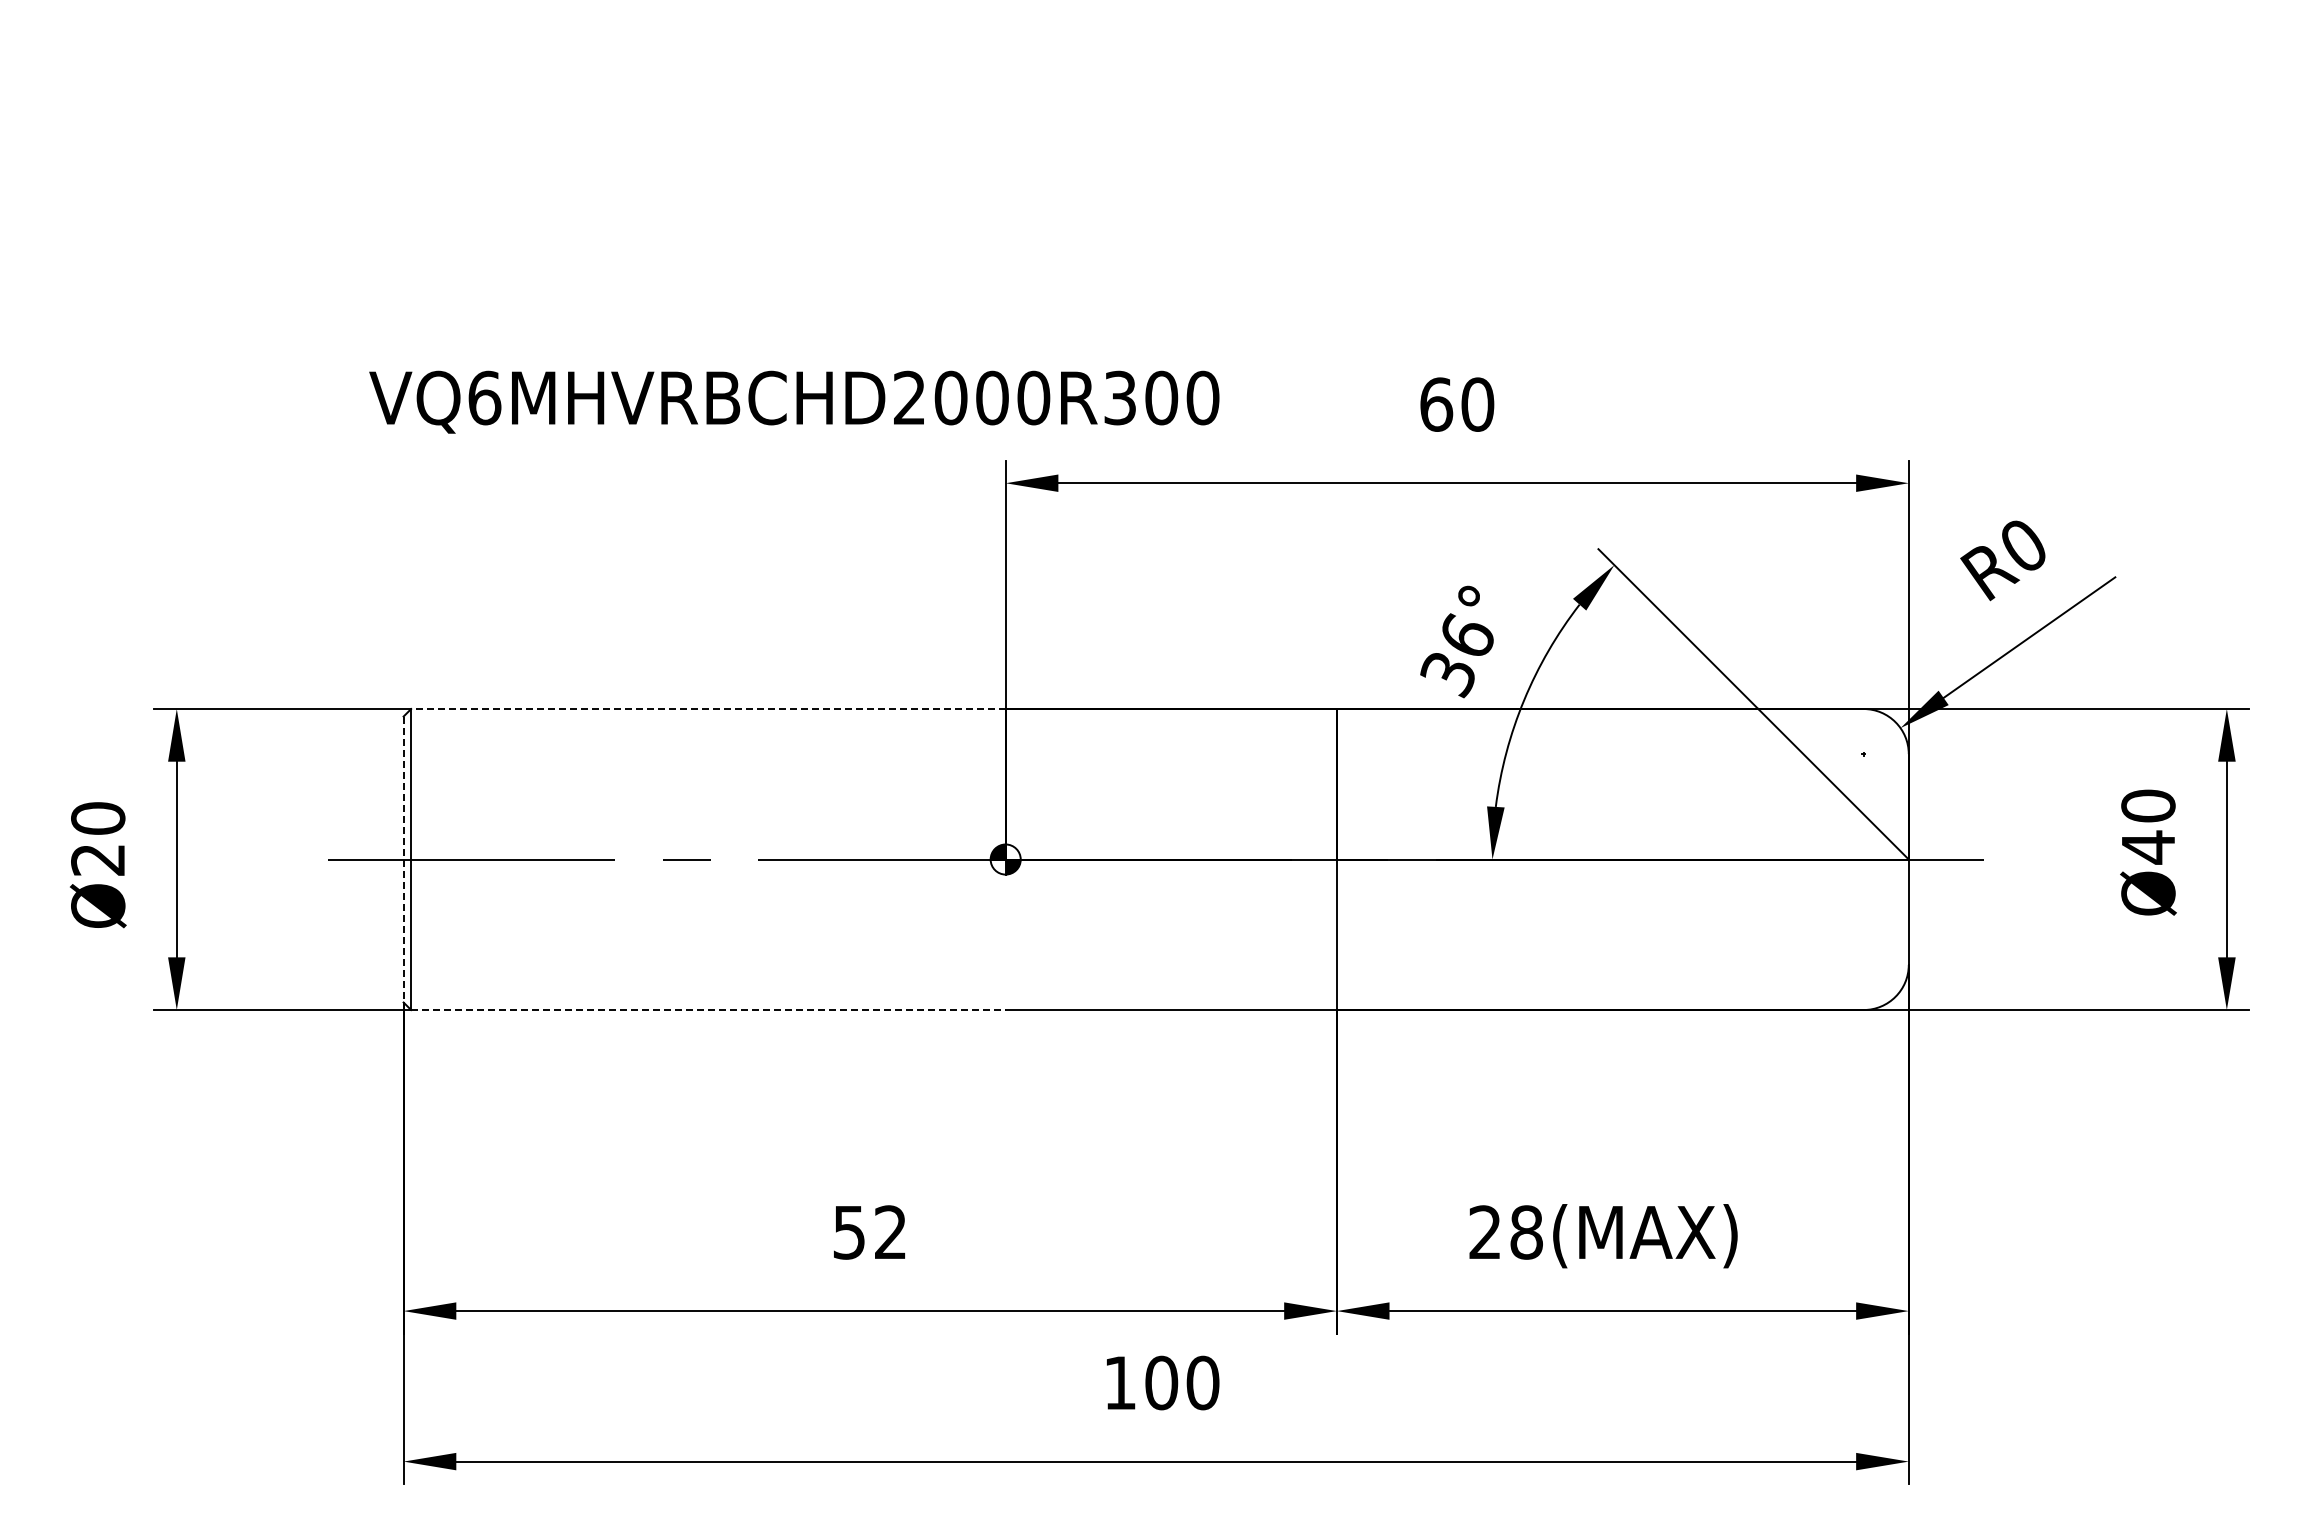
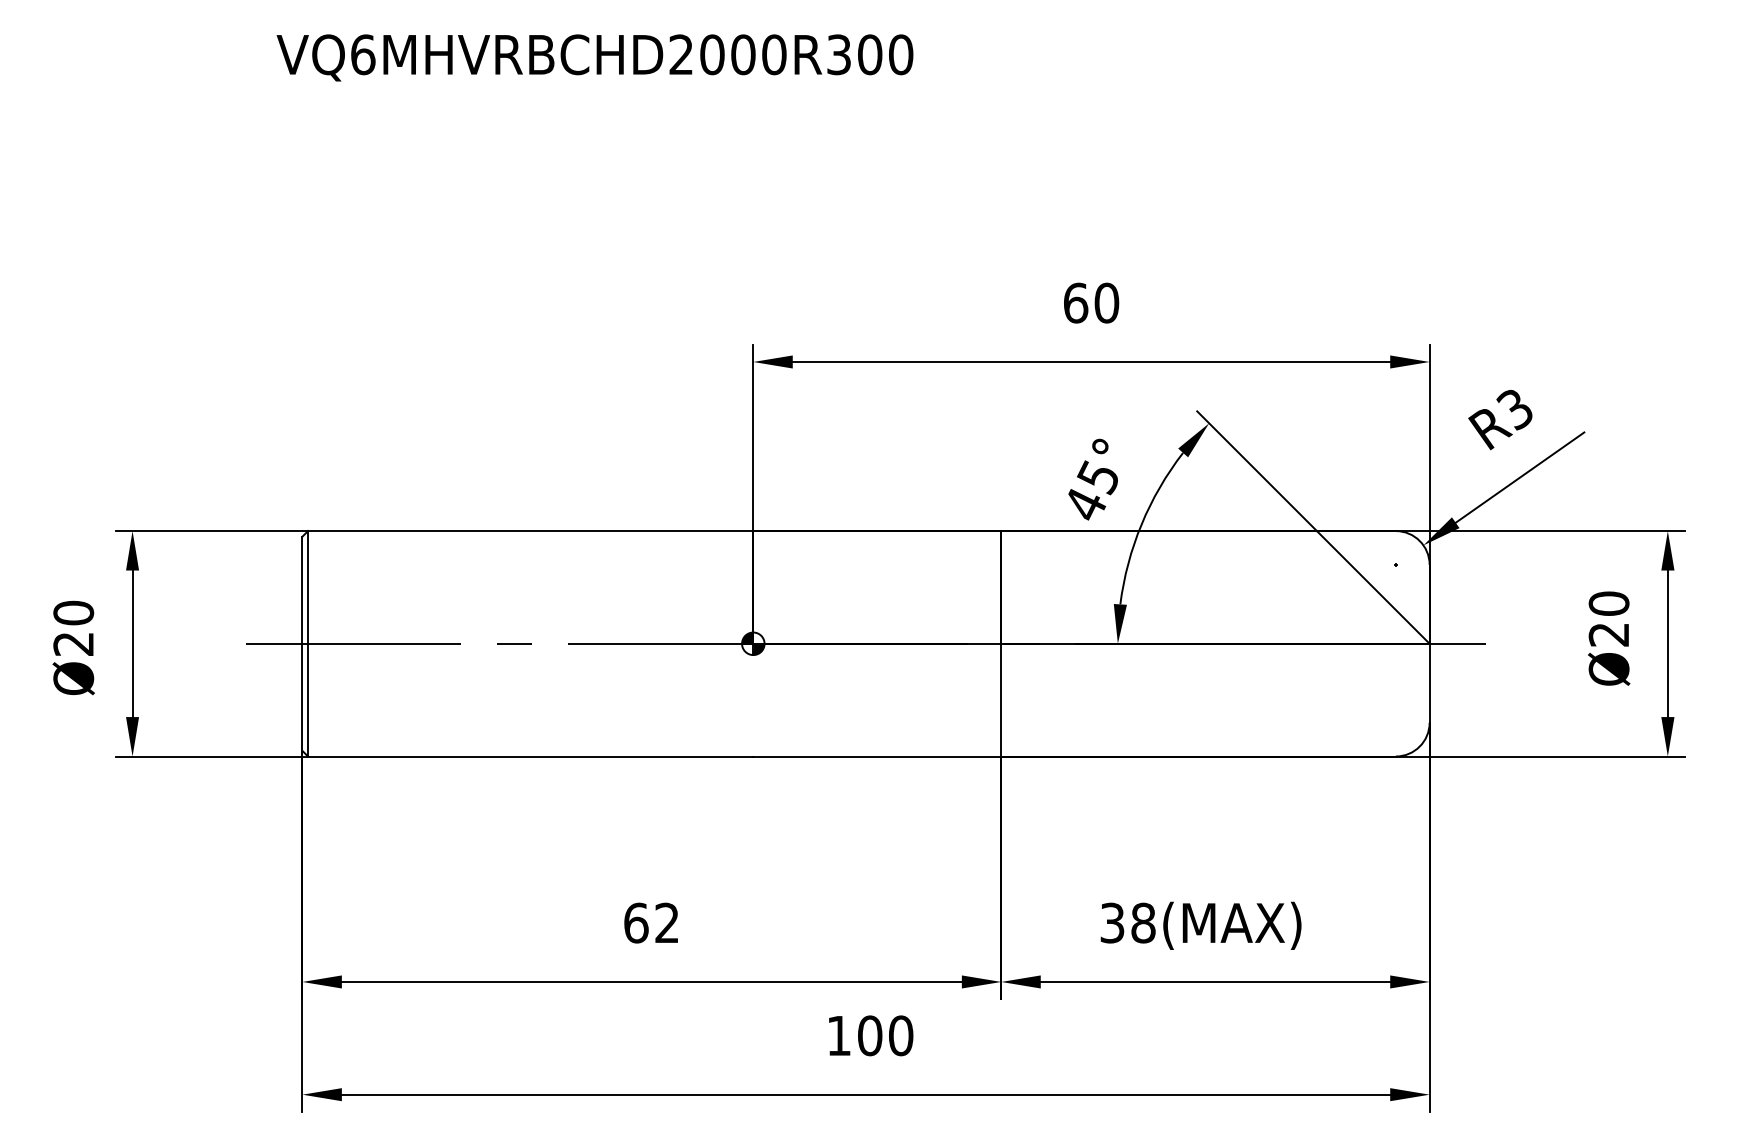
text: (794, 401) -> (595, 57), moved
text: (2021, 547) -> (1514, 410), R0 -> R3
text: (1456, 655) -> (1090, 490), 36° -> 45°
line: (707, 709) -> (529, 531), dashed -> solid
text: (2147, 847) -> (1608, 634), Ø40 -> Ø20
line: (403, 859) -> (302, 643), dashed -> solid
line: (708, 1010) -> (530, 756), dashed -> solid
text: (849, 1232) -> (636, 923), 52 -> 62
text: (1484, 1232) -> (1111, 923), 28(MAX) -> 38(MAX)

